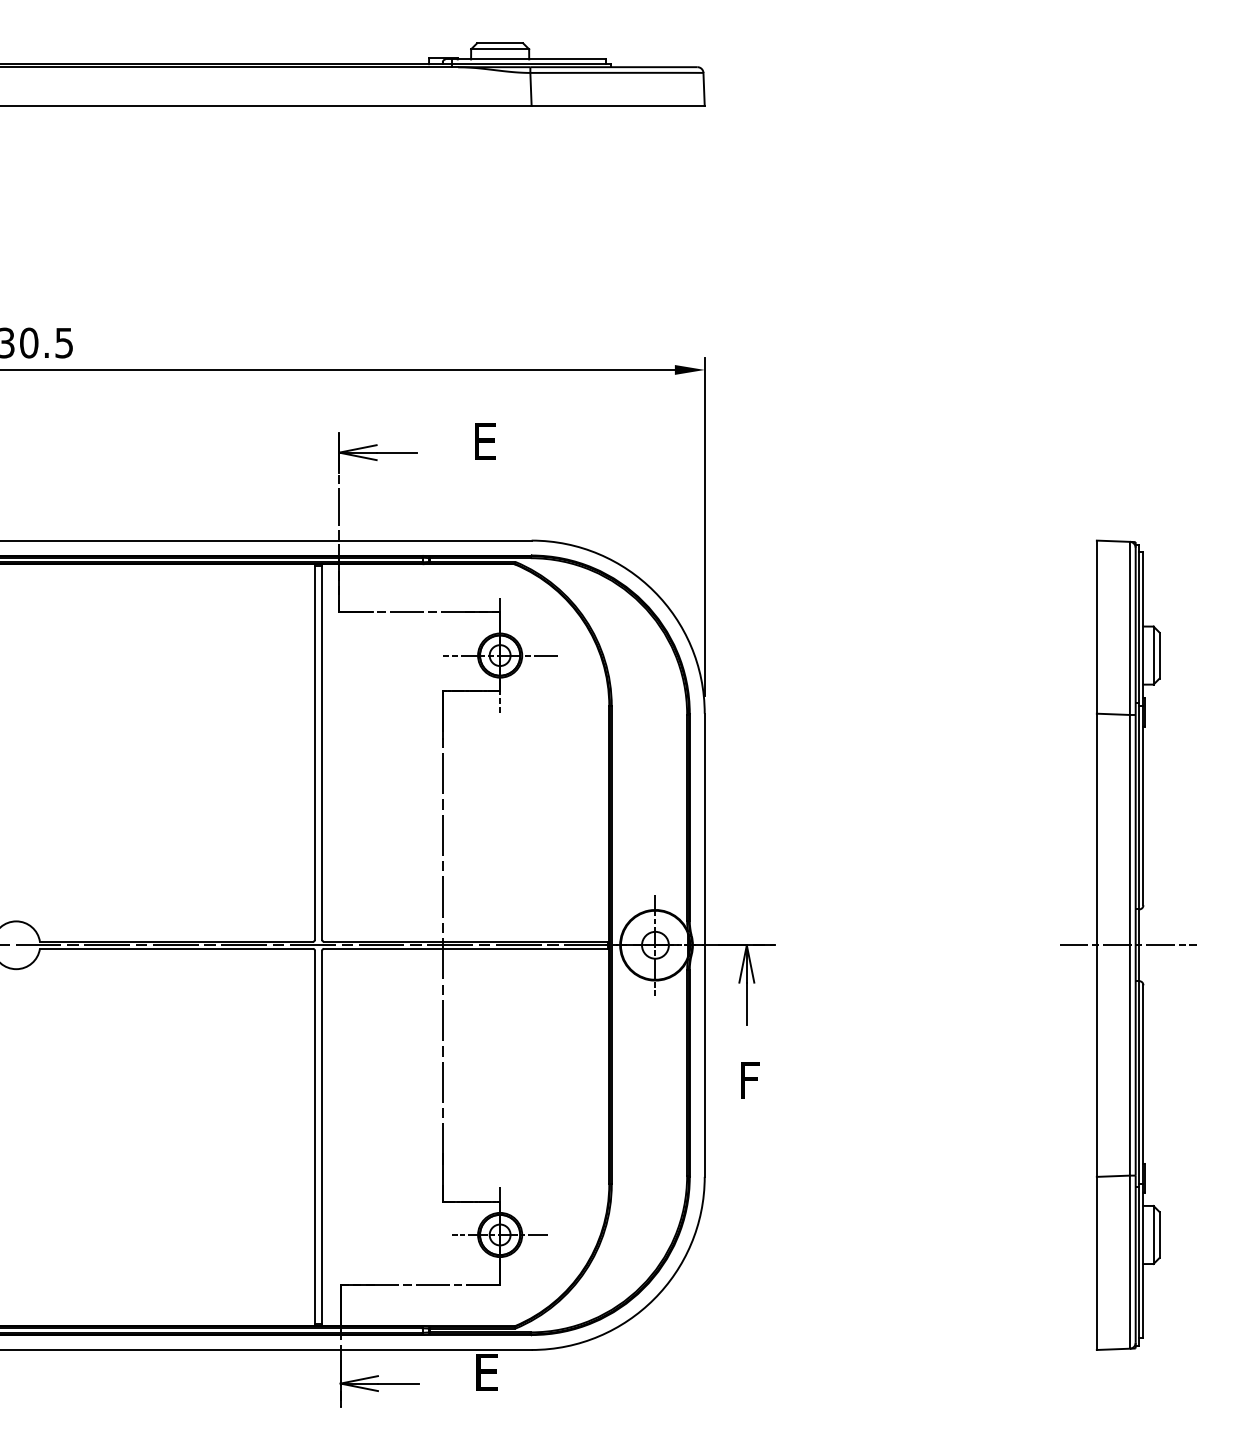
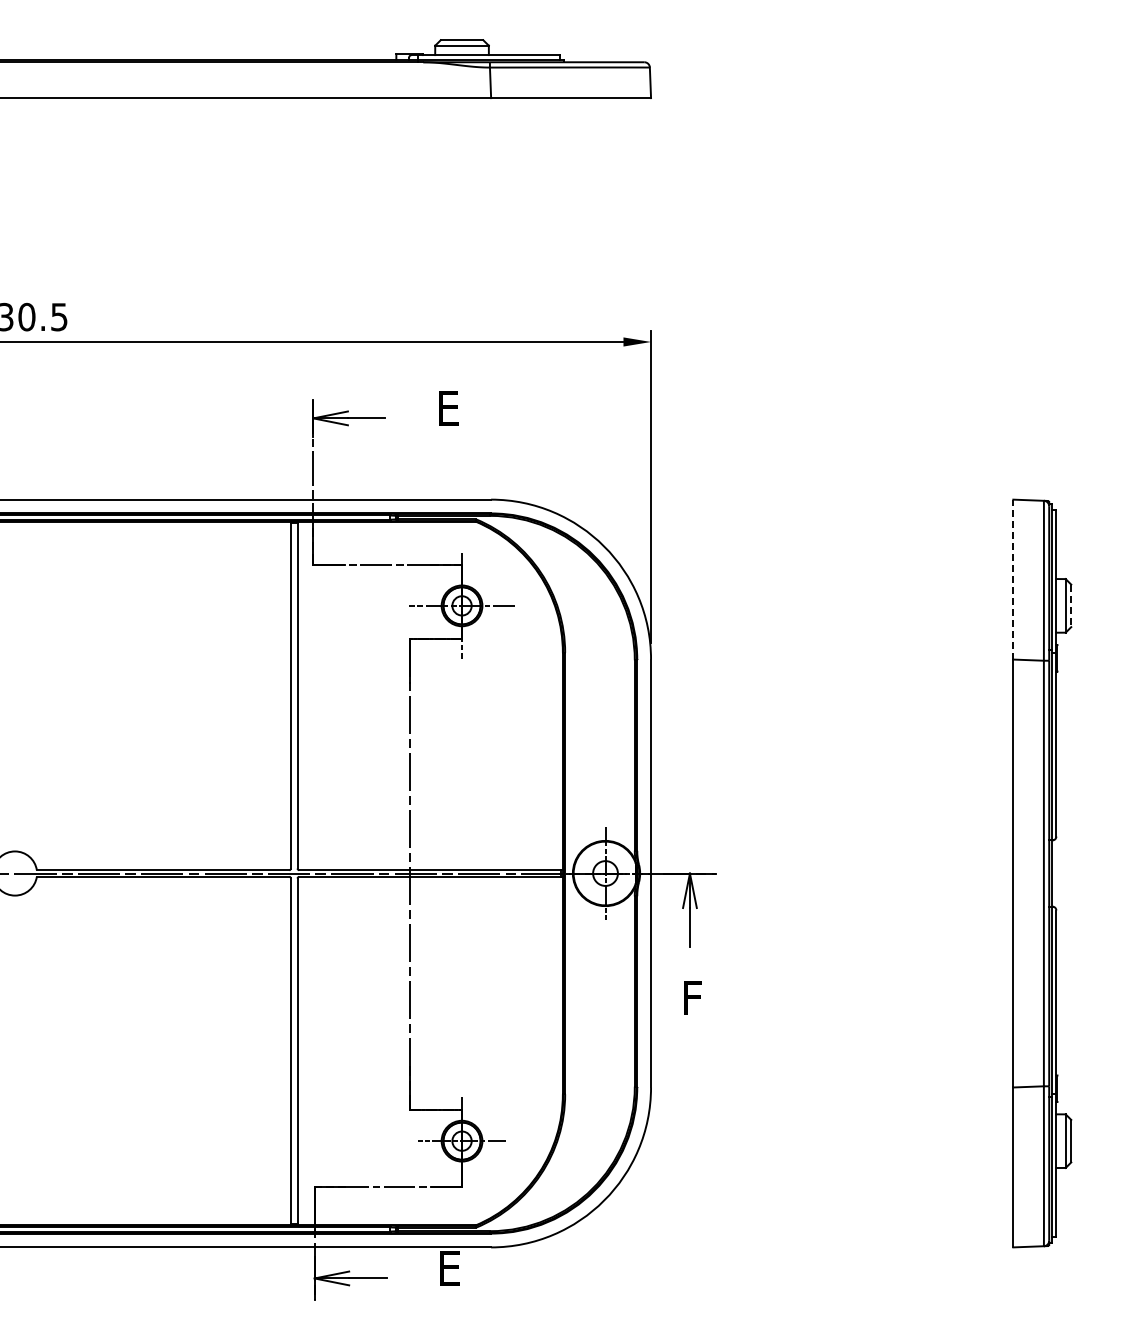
line: (1097, 627) -> (1013, 579), solid -> dashed
line: (1159, 656) -> (1071, 606), solid -> dashed
line: (1127, 945) -> (1041, 873), removed

